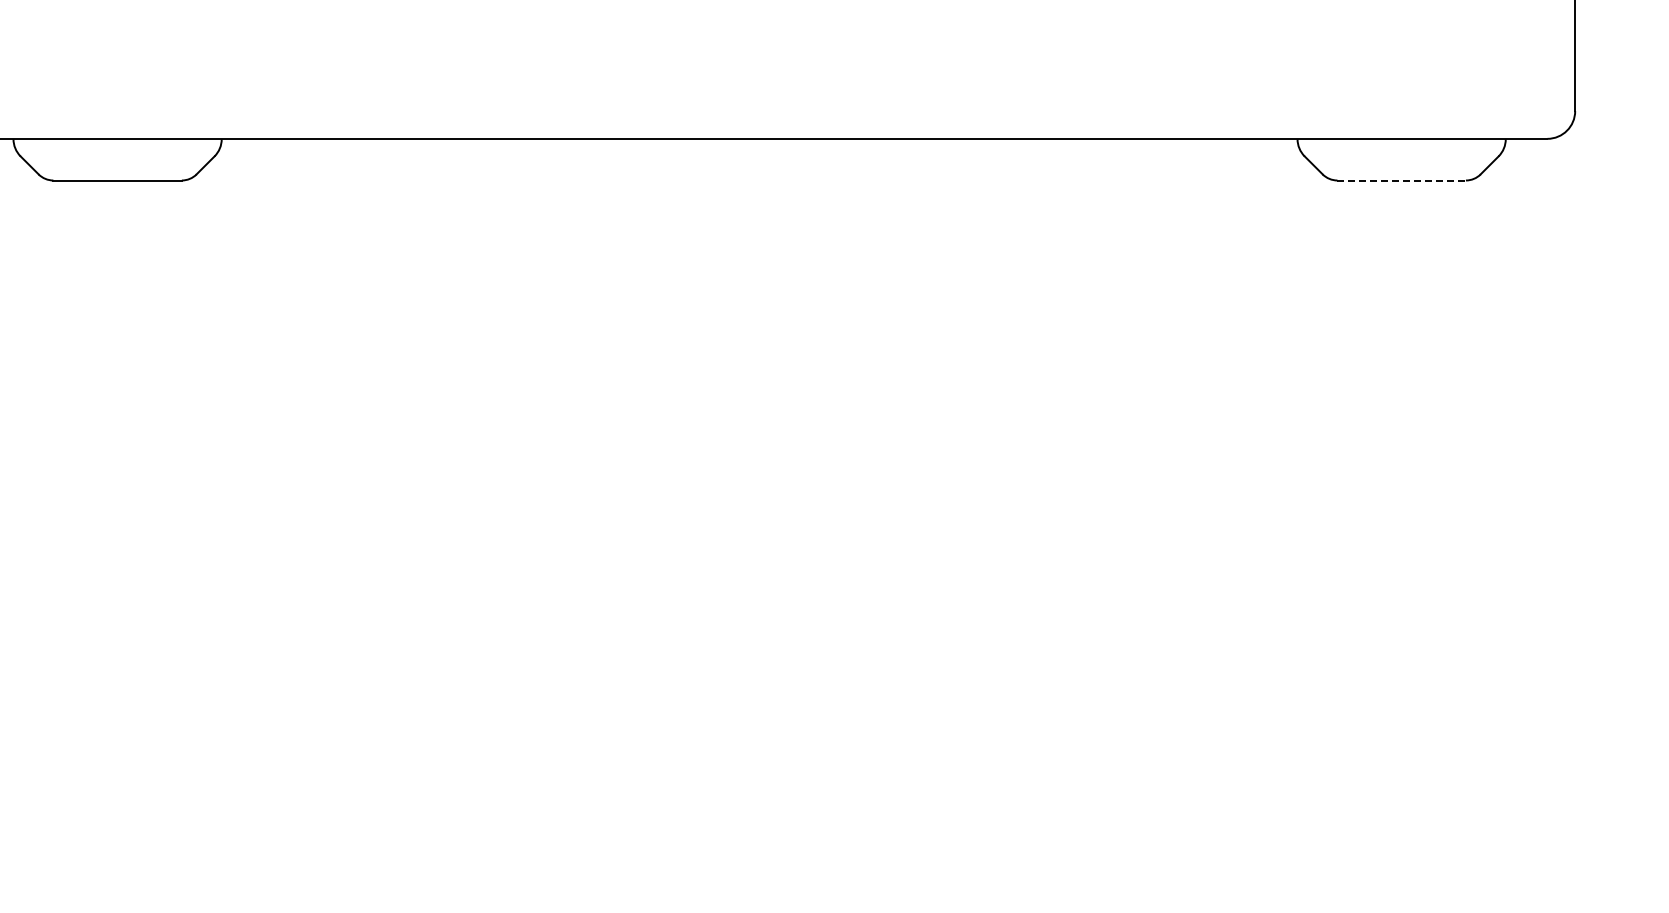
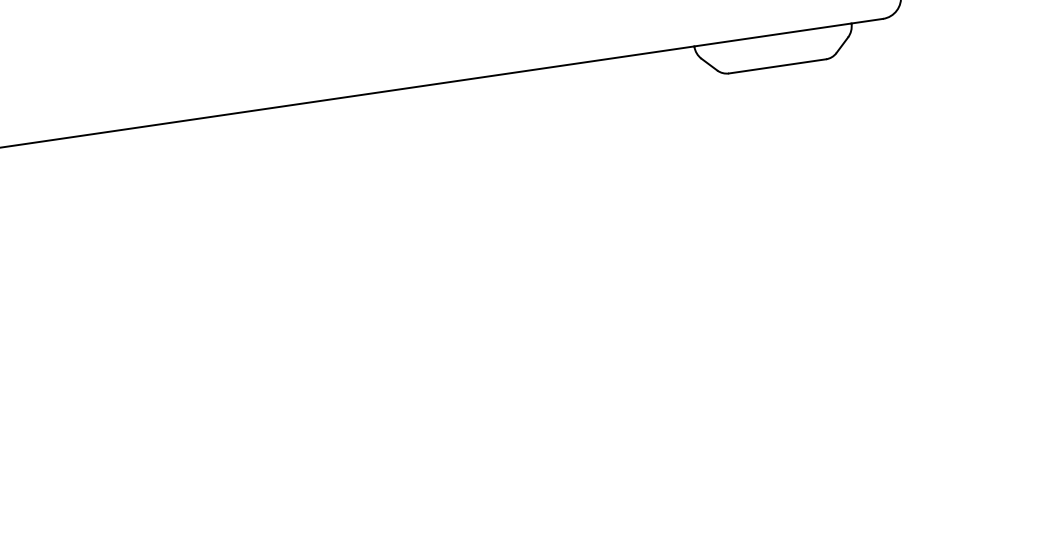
line: (1402, 180) -> (778, 66), dashed -> solid

